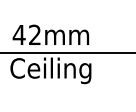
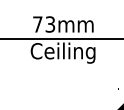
text: (26, 34) -> (43, 24), 42mm -> 73mm

